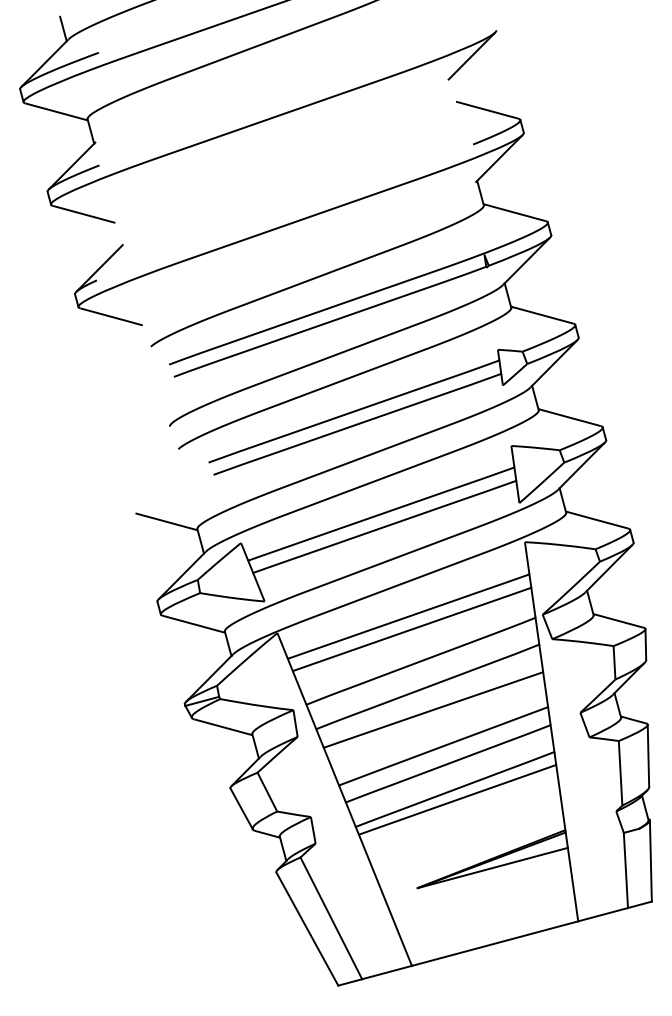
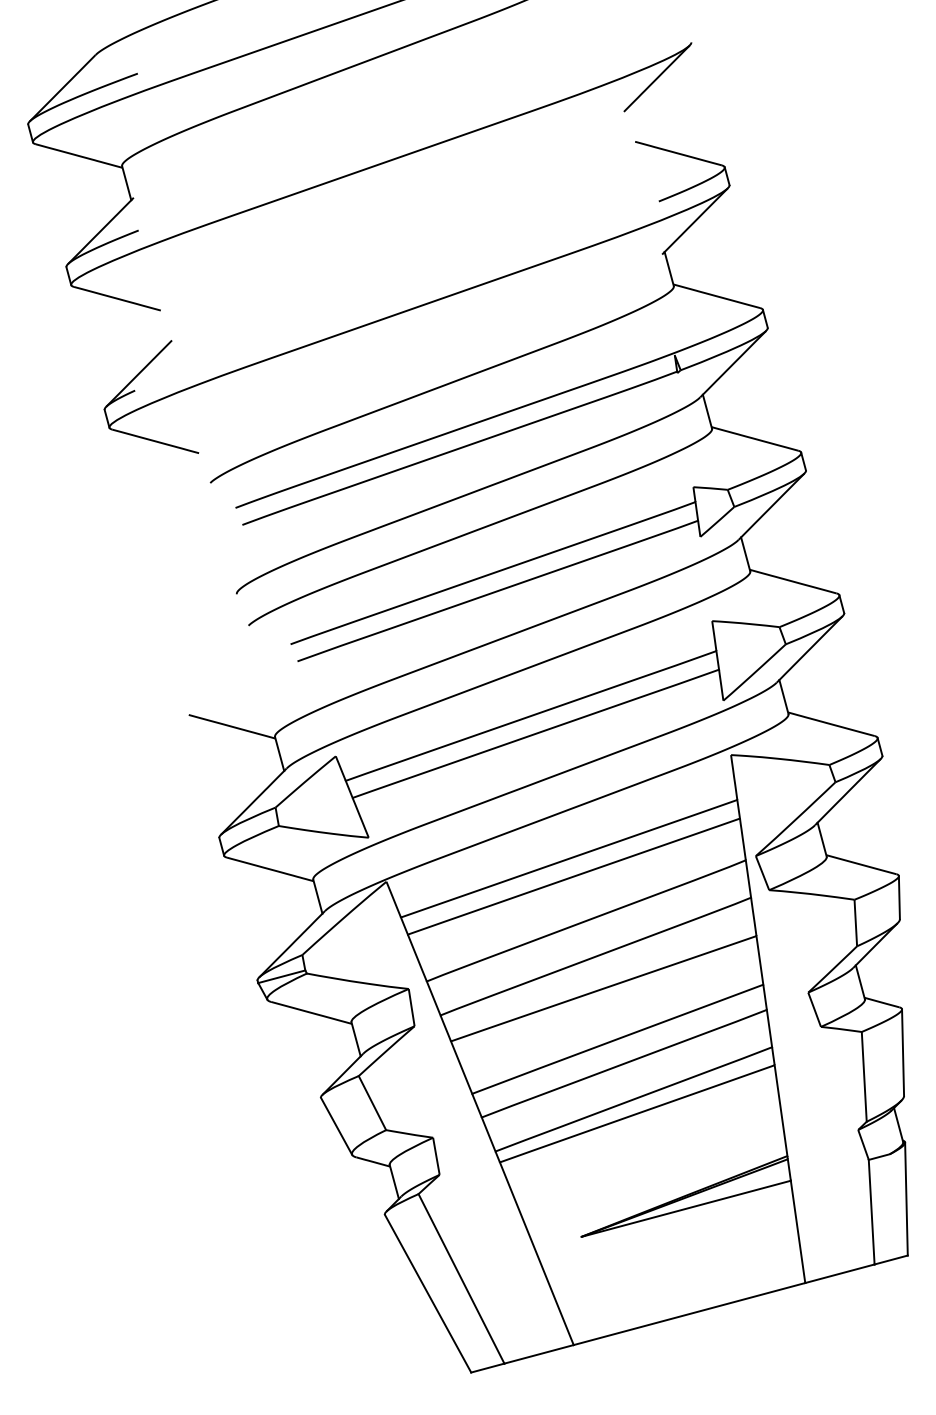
line: (63, 28) -> (88, 40), removed

